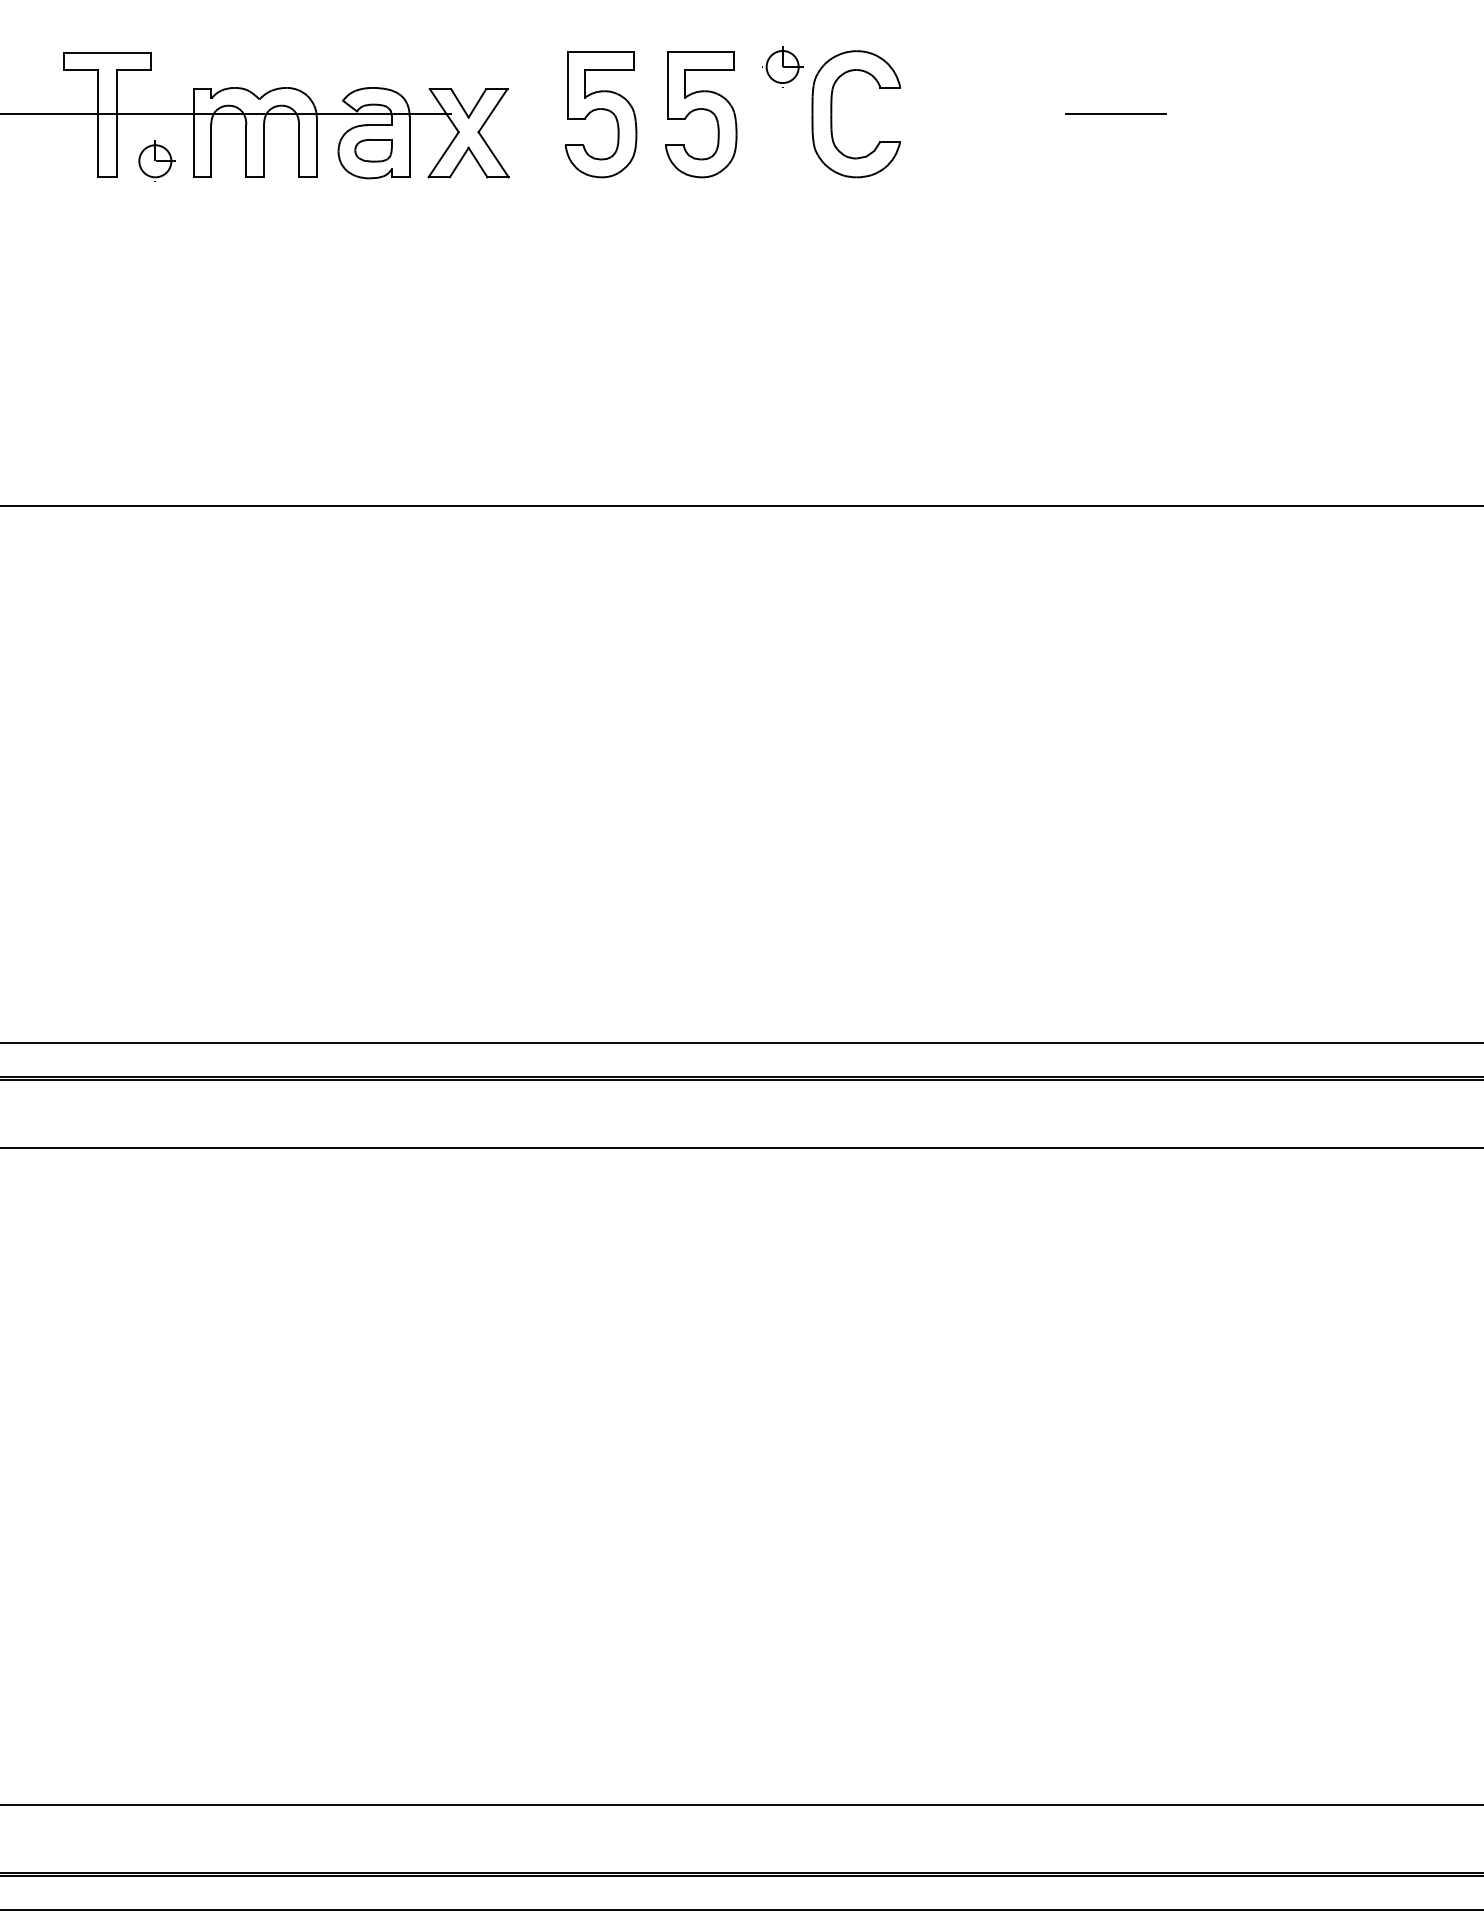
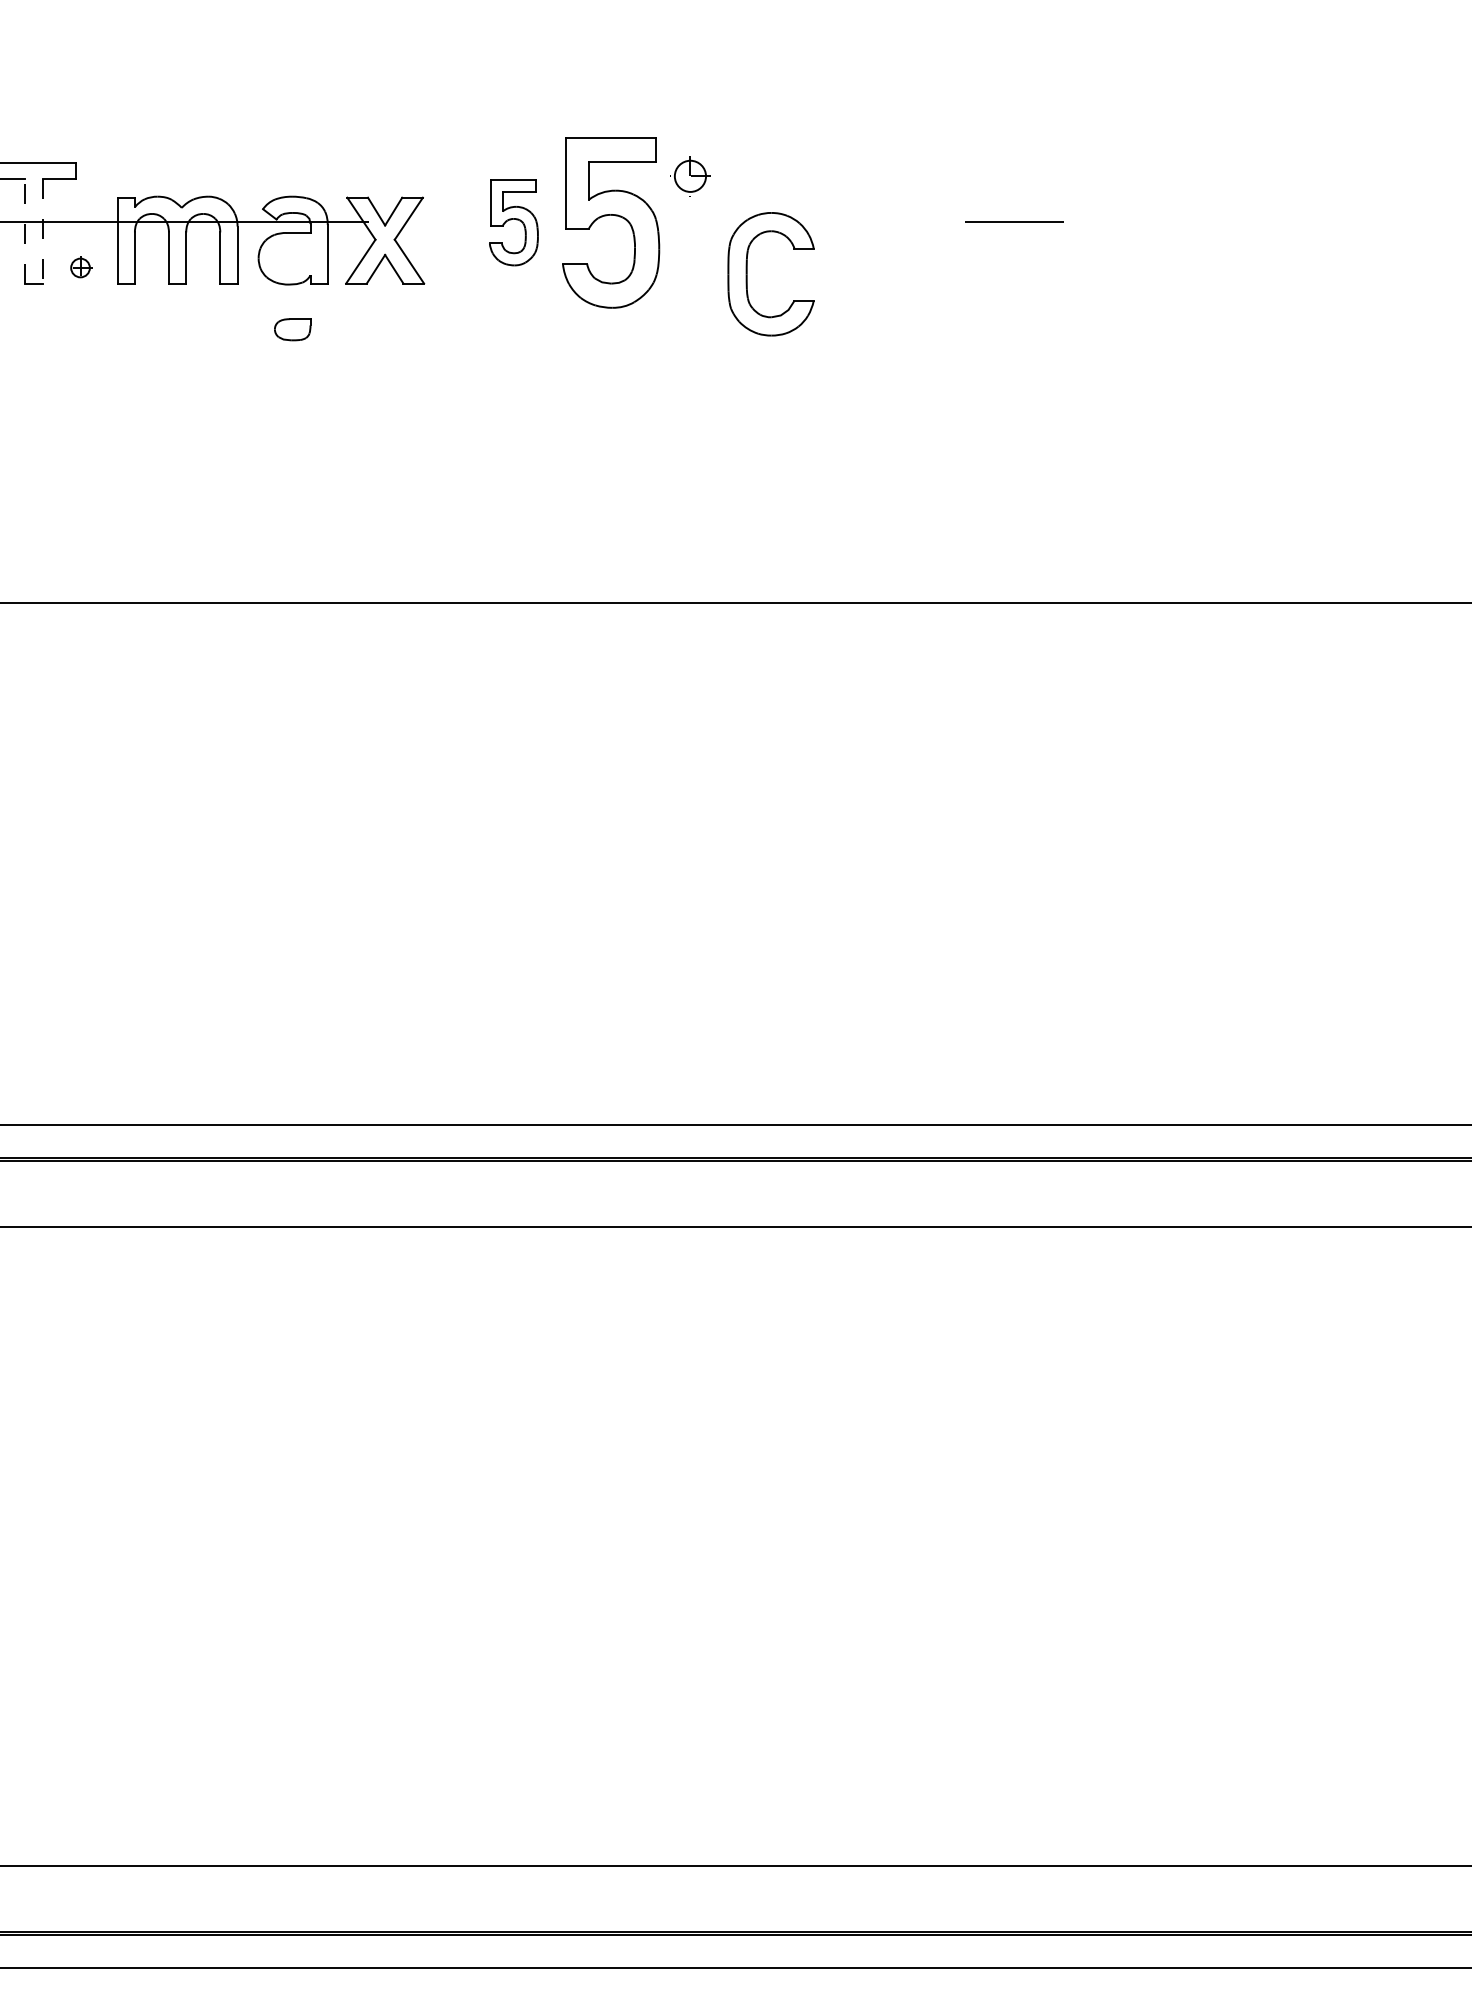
part: (600, 114) -> (513, 222), size x0.7
part: (701, 114) -> (611, 222), size x1.4
part: (832, 114) -> (747, 274), moved
line: (97, 122) -> (24, 230), solid -> dashed
line: (117, 123) -> (43, 231), solid -> dashed
part: (373, 150) -> (292, 329), moved
part: (155, 160) -> (80, 267), size x0.6

